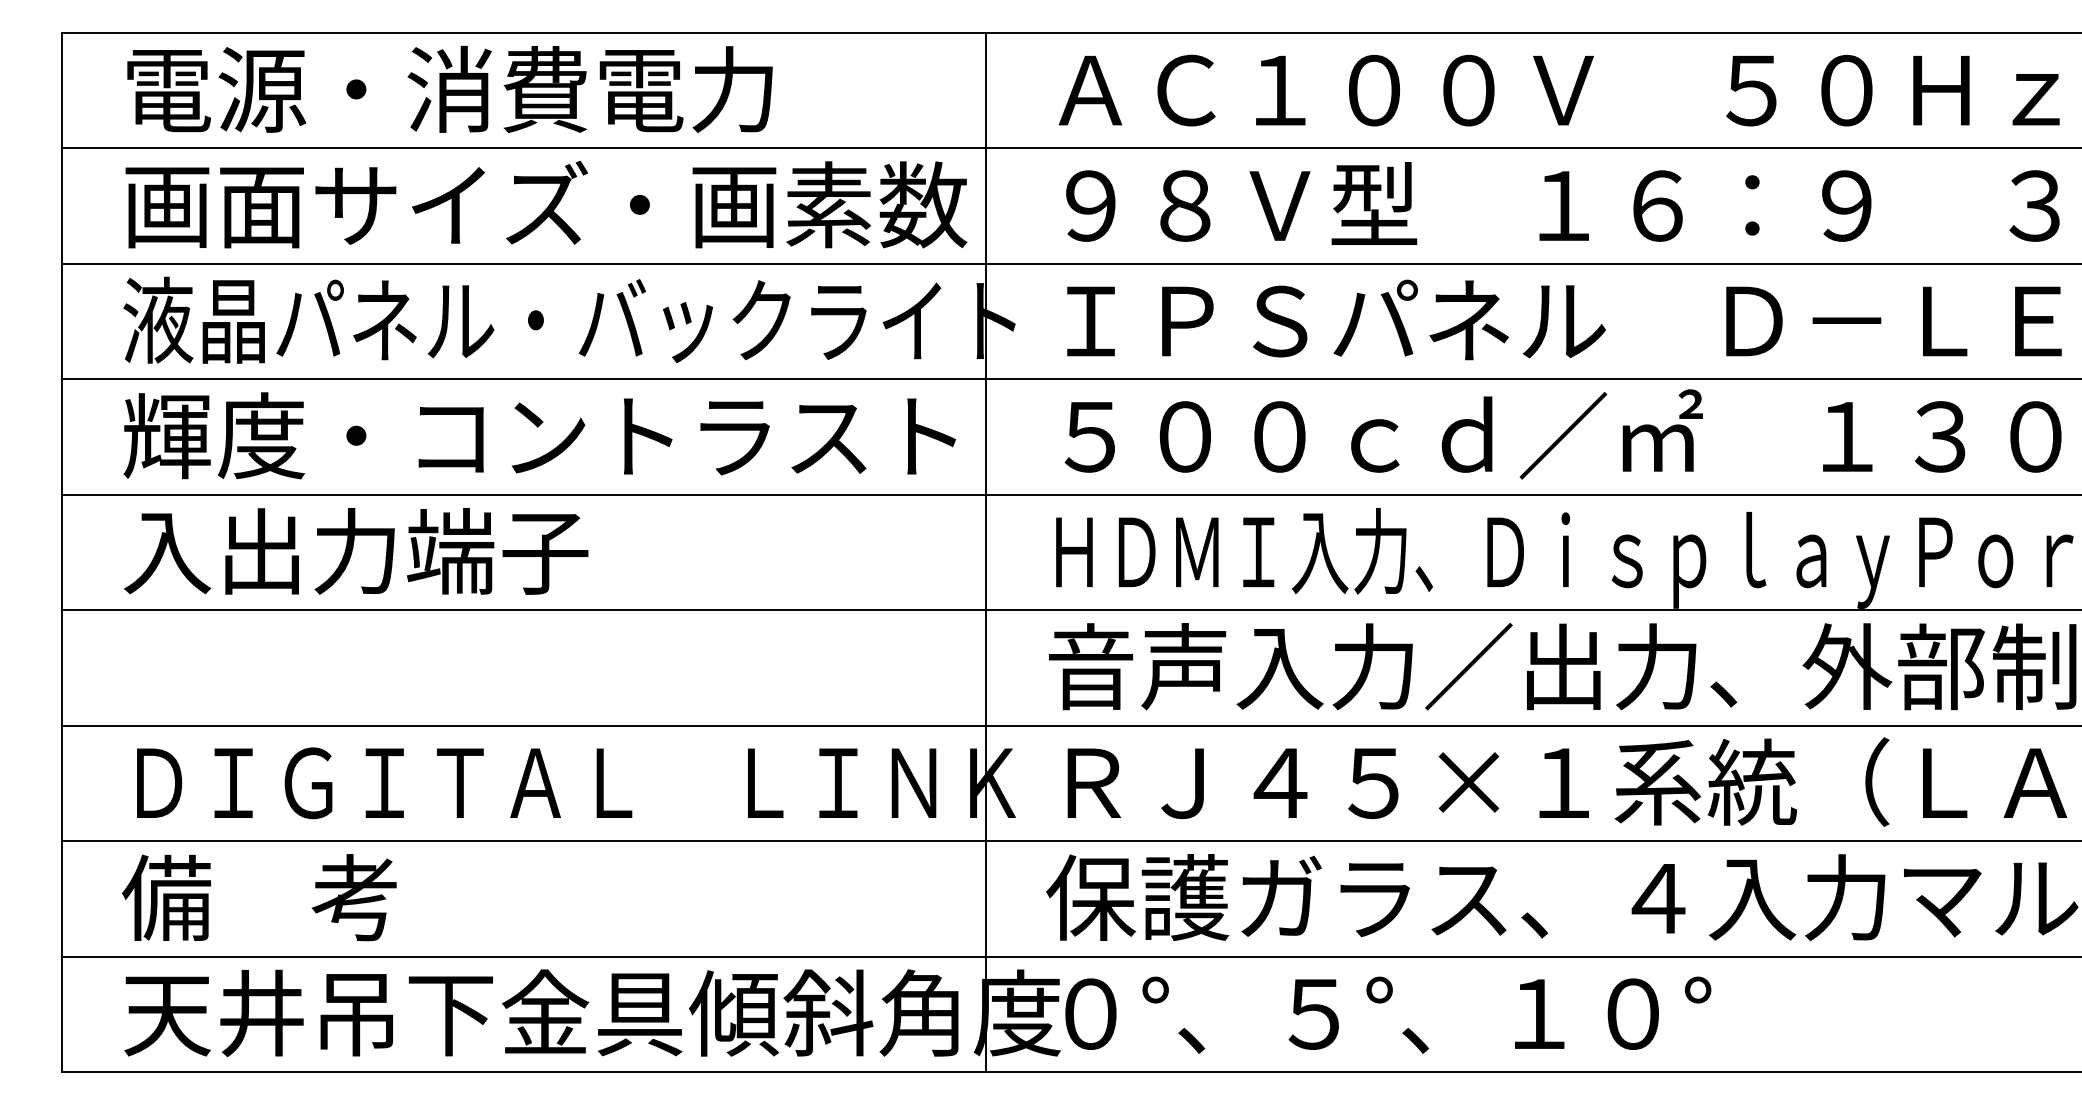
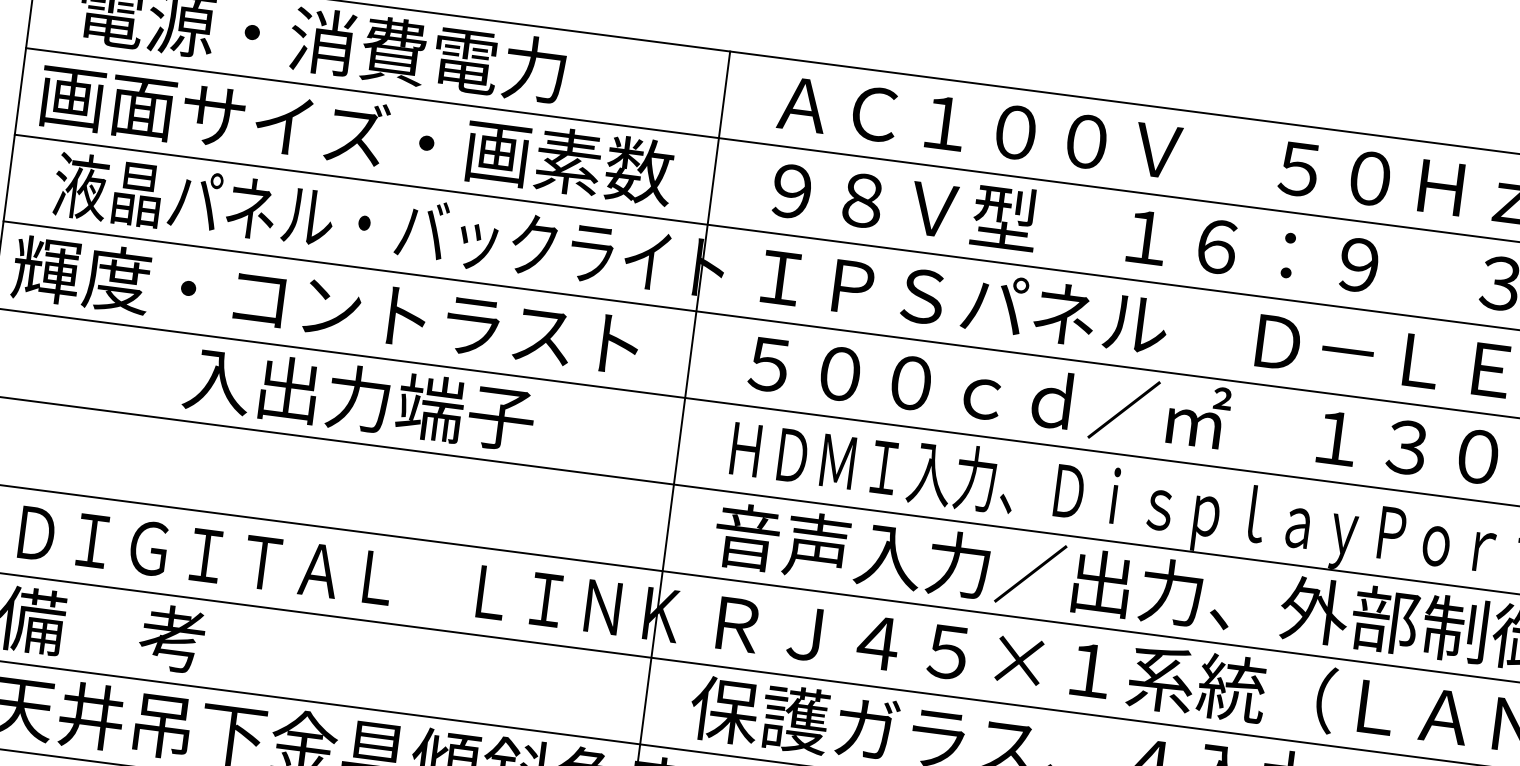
text: (546, 204) -> (356, 133), moved
text: (539, 435) -> (325, 306), moved
text: (356, 551) -> (359, 398), moved

